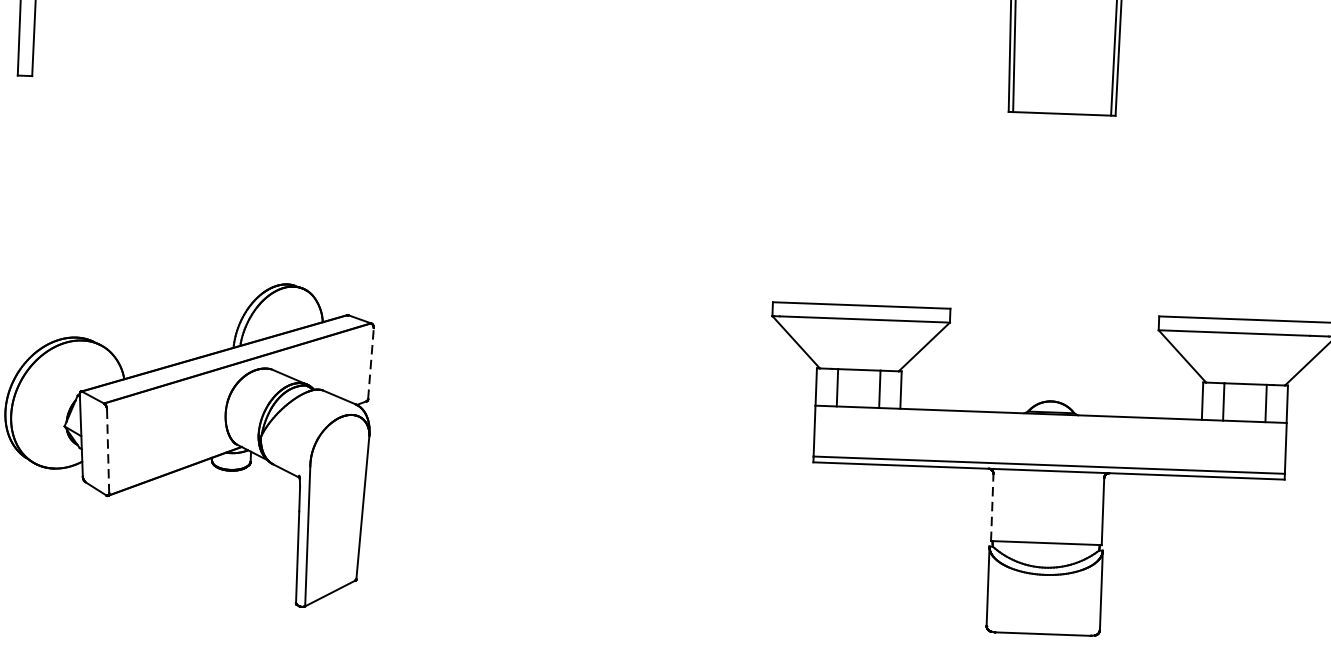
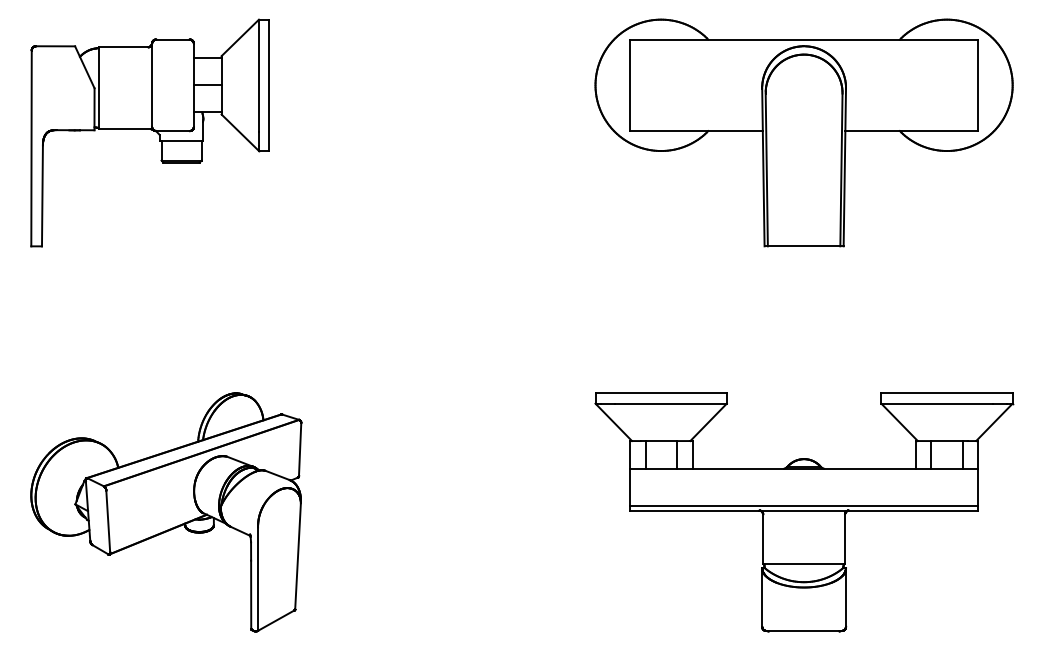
line: (371, 363) -> (300, 449), dashed -> solid
line: (108, 451) -> (108, 521), dashed -> solid
line: (992, 508) -> (763, 539), dashed -> solid

